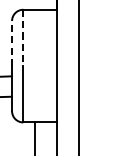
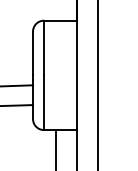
line: (22, 38) -> (43, 48), dashed -> solid
line: (12, 43) -> (33, 53), dashed -> solid

